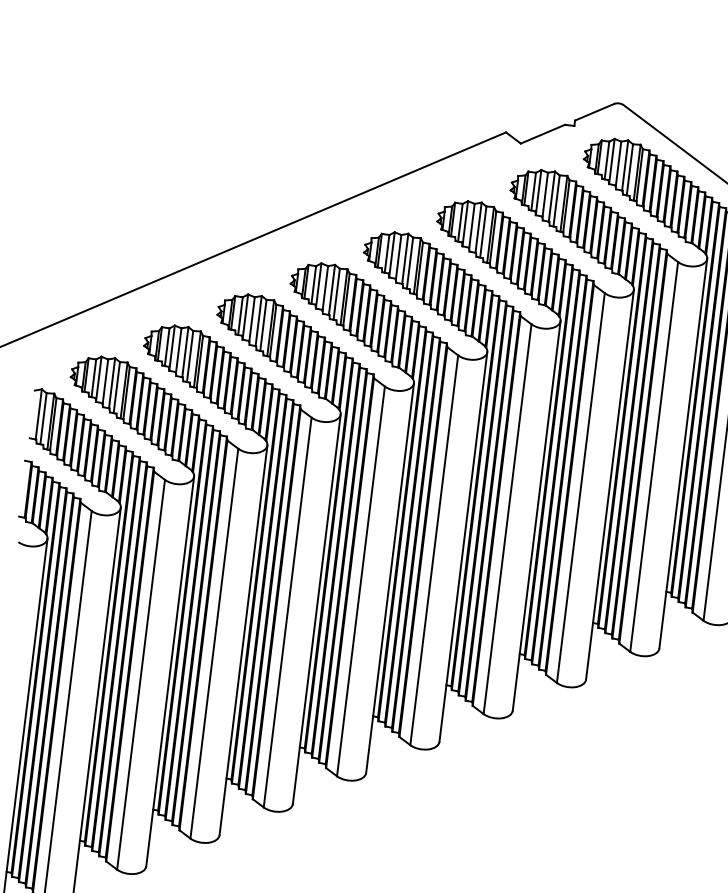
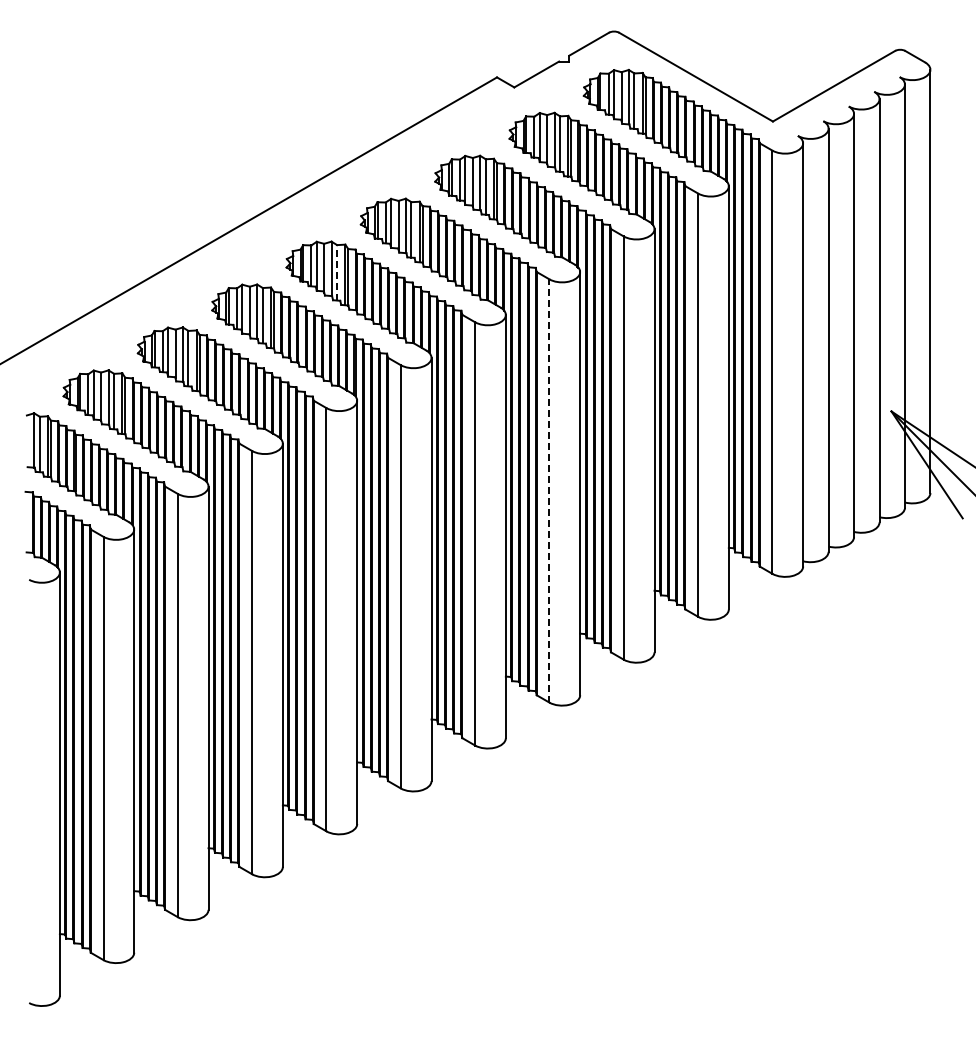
line: (337, 294) -> (337, 272), solid -> dashed
line: (507, 518) -> (549, 490), solid -> dashed

